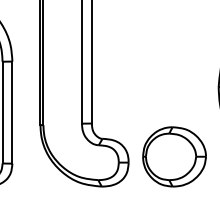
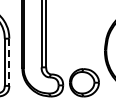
line: (12, 113) -> (9, 62), solid -> dashed

